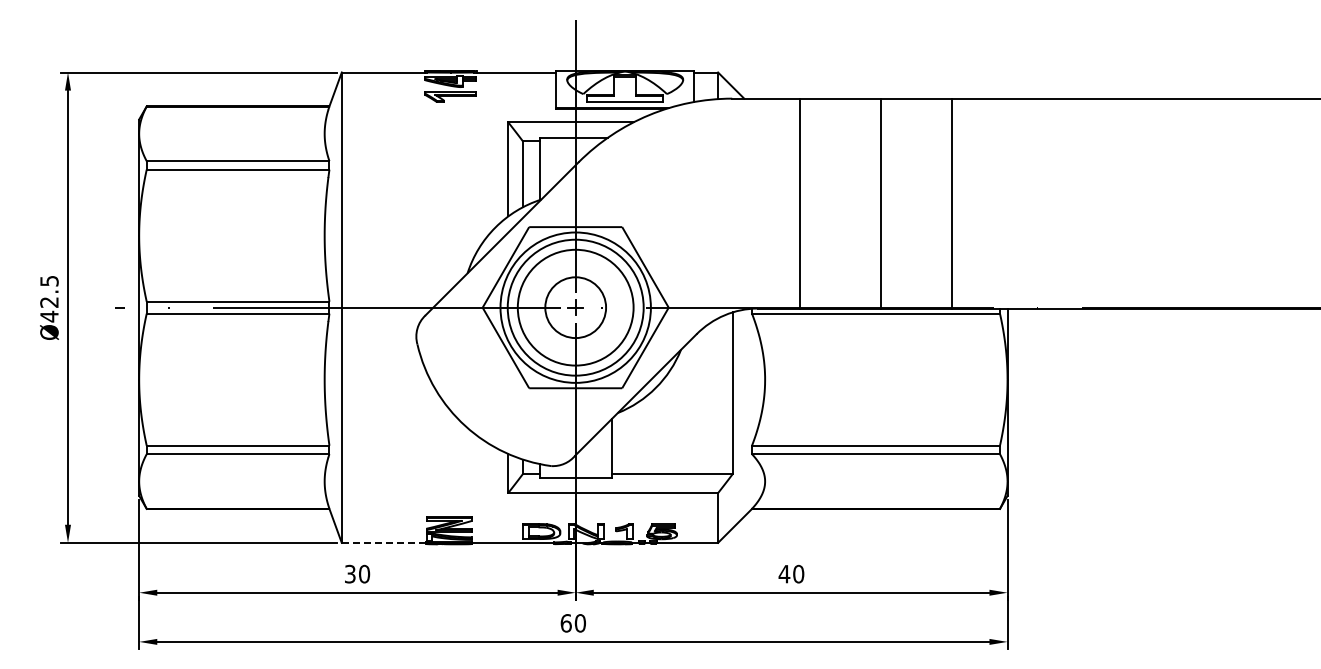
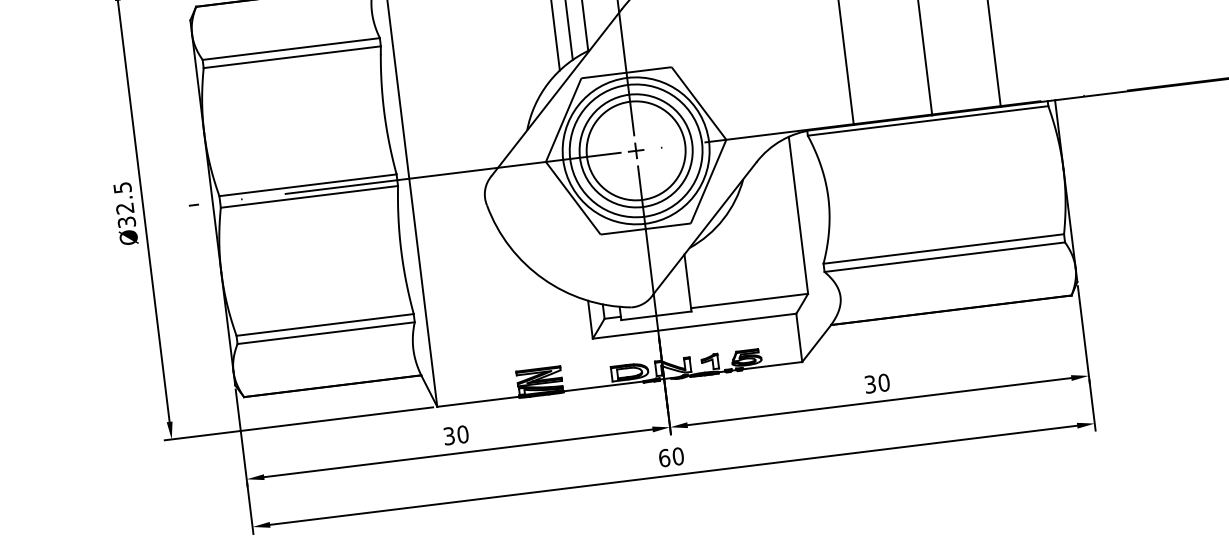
circle: (575, 307) -> (635, 150), size x1.67
text: (49, 316) -> (126, 222), Ø42.5 -> Ø32.5
line: (384, 542) -> (478, 401), dashed -> solid
text: (784, 573) -> (870, 383), 40 -> 30

